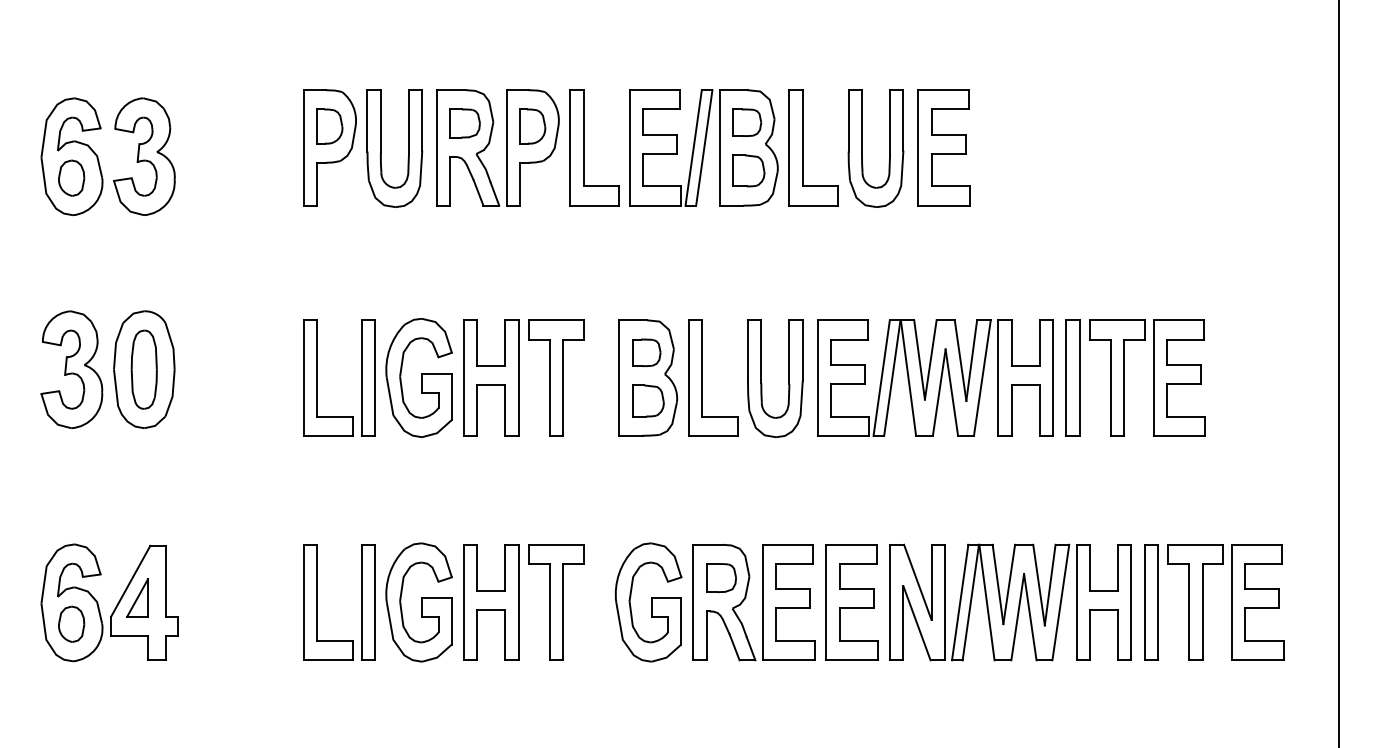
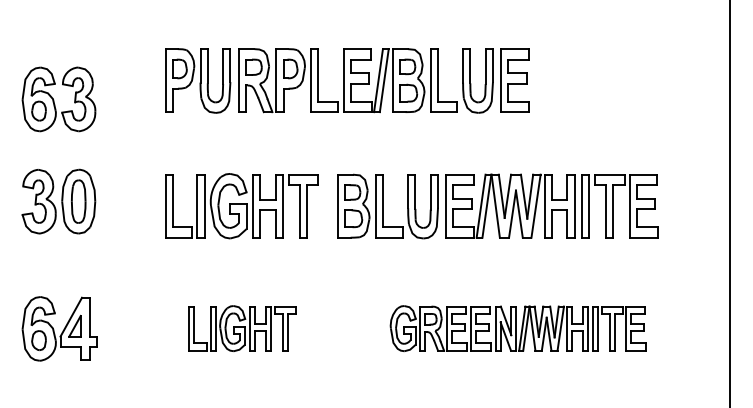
part: (107, 156) -> (58, 99), moved
part: (442, 602) -> (241, 328), size x0.7
part: (950, 602) -> (518, 328), size x0.7

